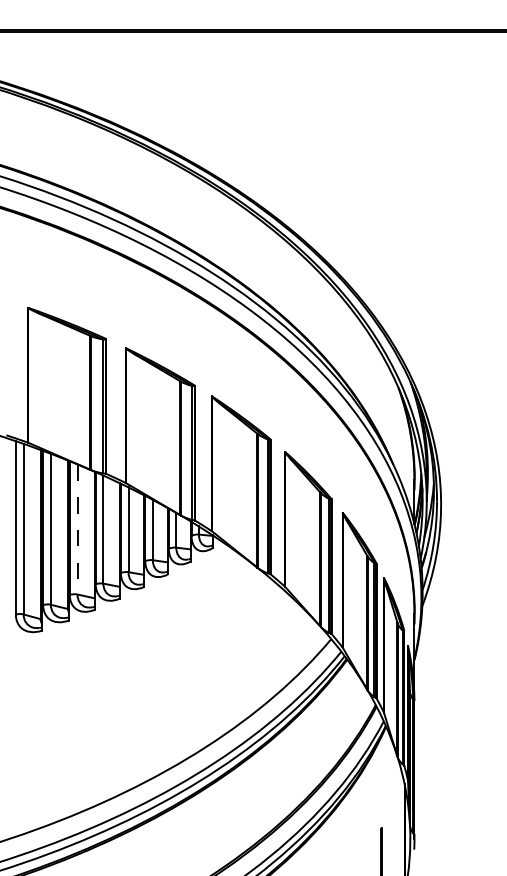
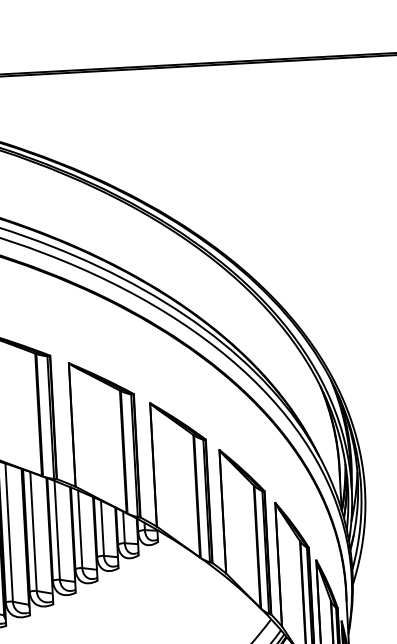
line: (77, 529) -> (33, 531), dashed -> solid

